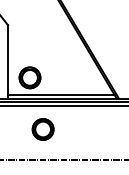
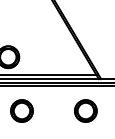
part: (104, 129) -> (85, 111), added

